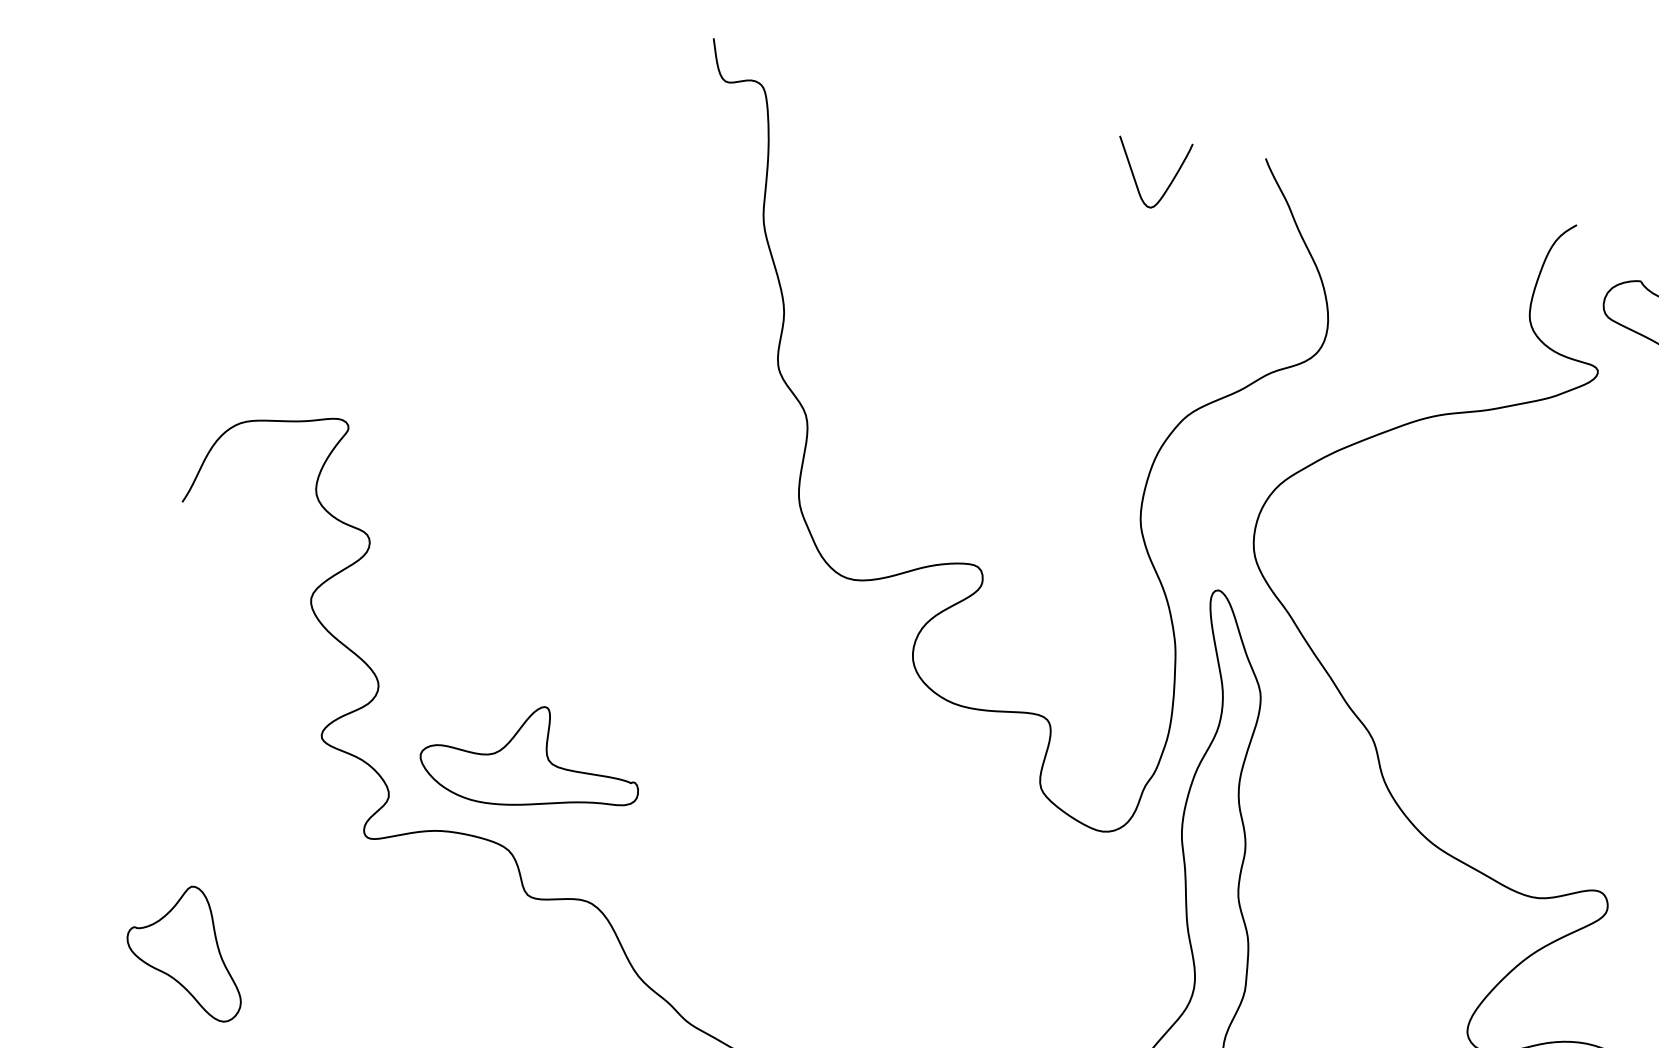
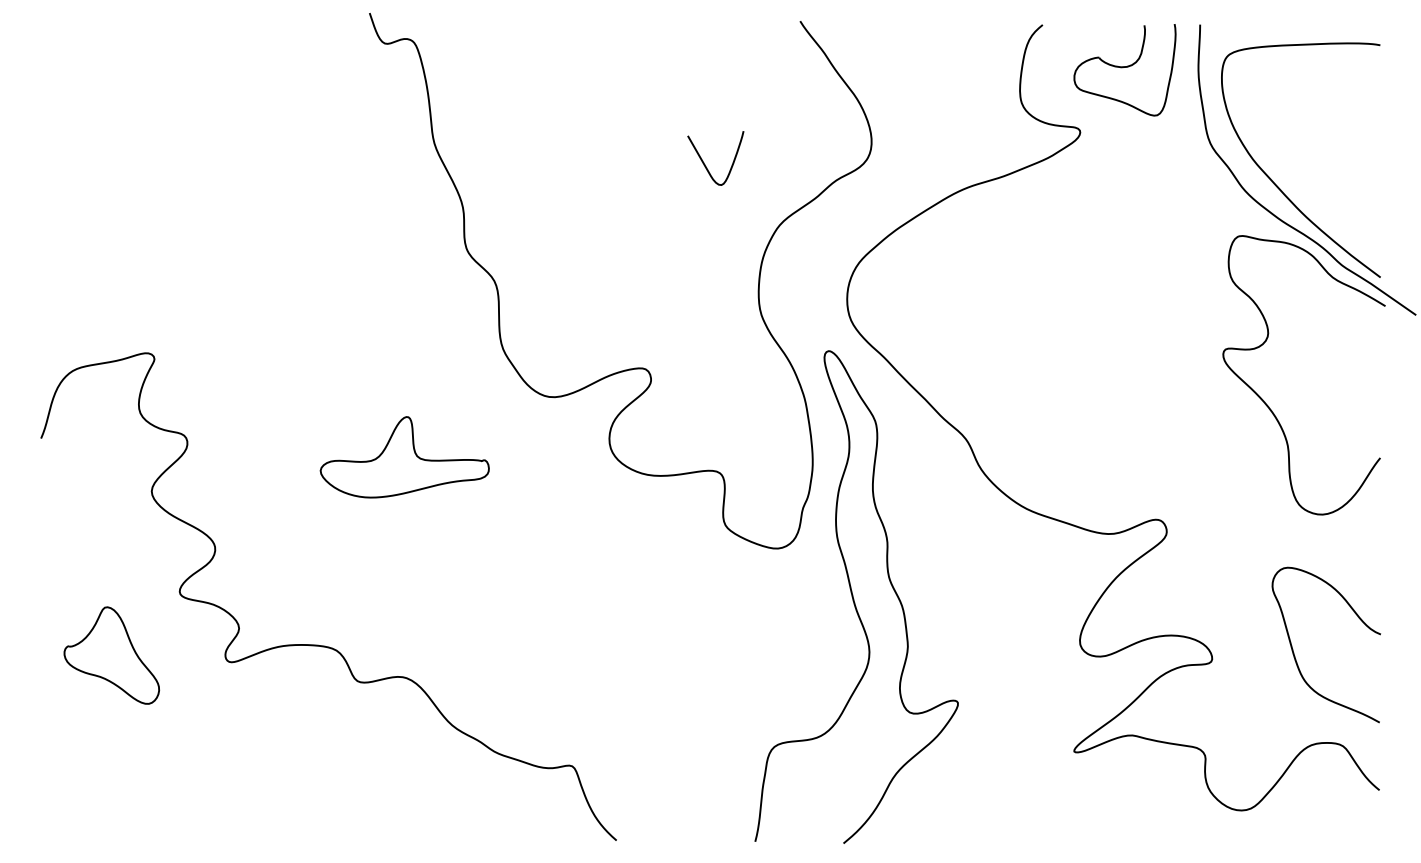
curve: (1135, 177) -> (705, 164), moved
part: (532, 758) -> (404, 457), moved
part: (187, 949) -> (111, 655), moved

